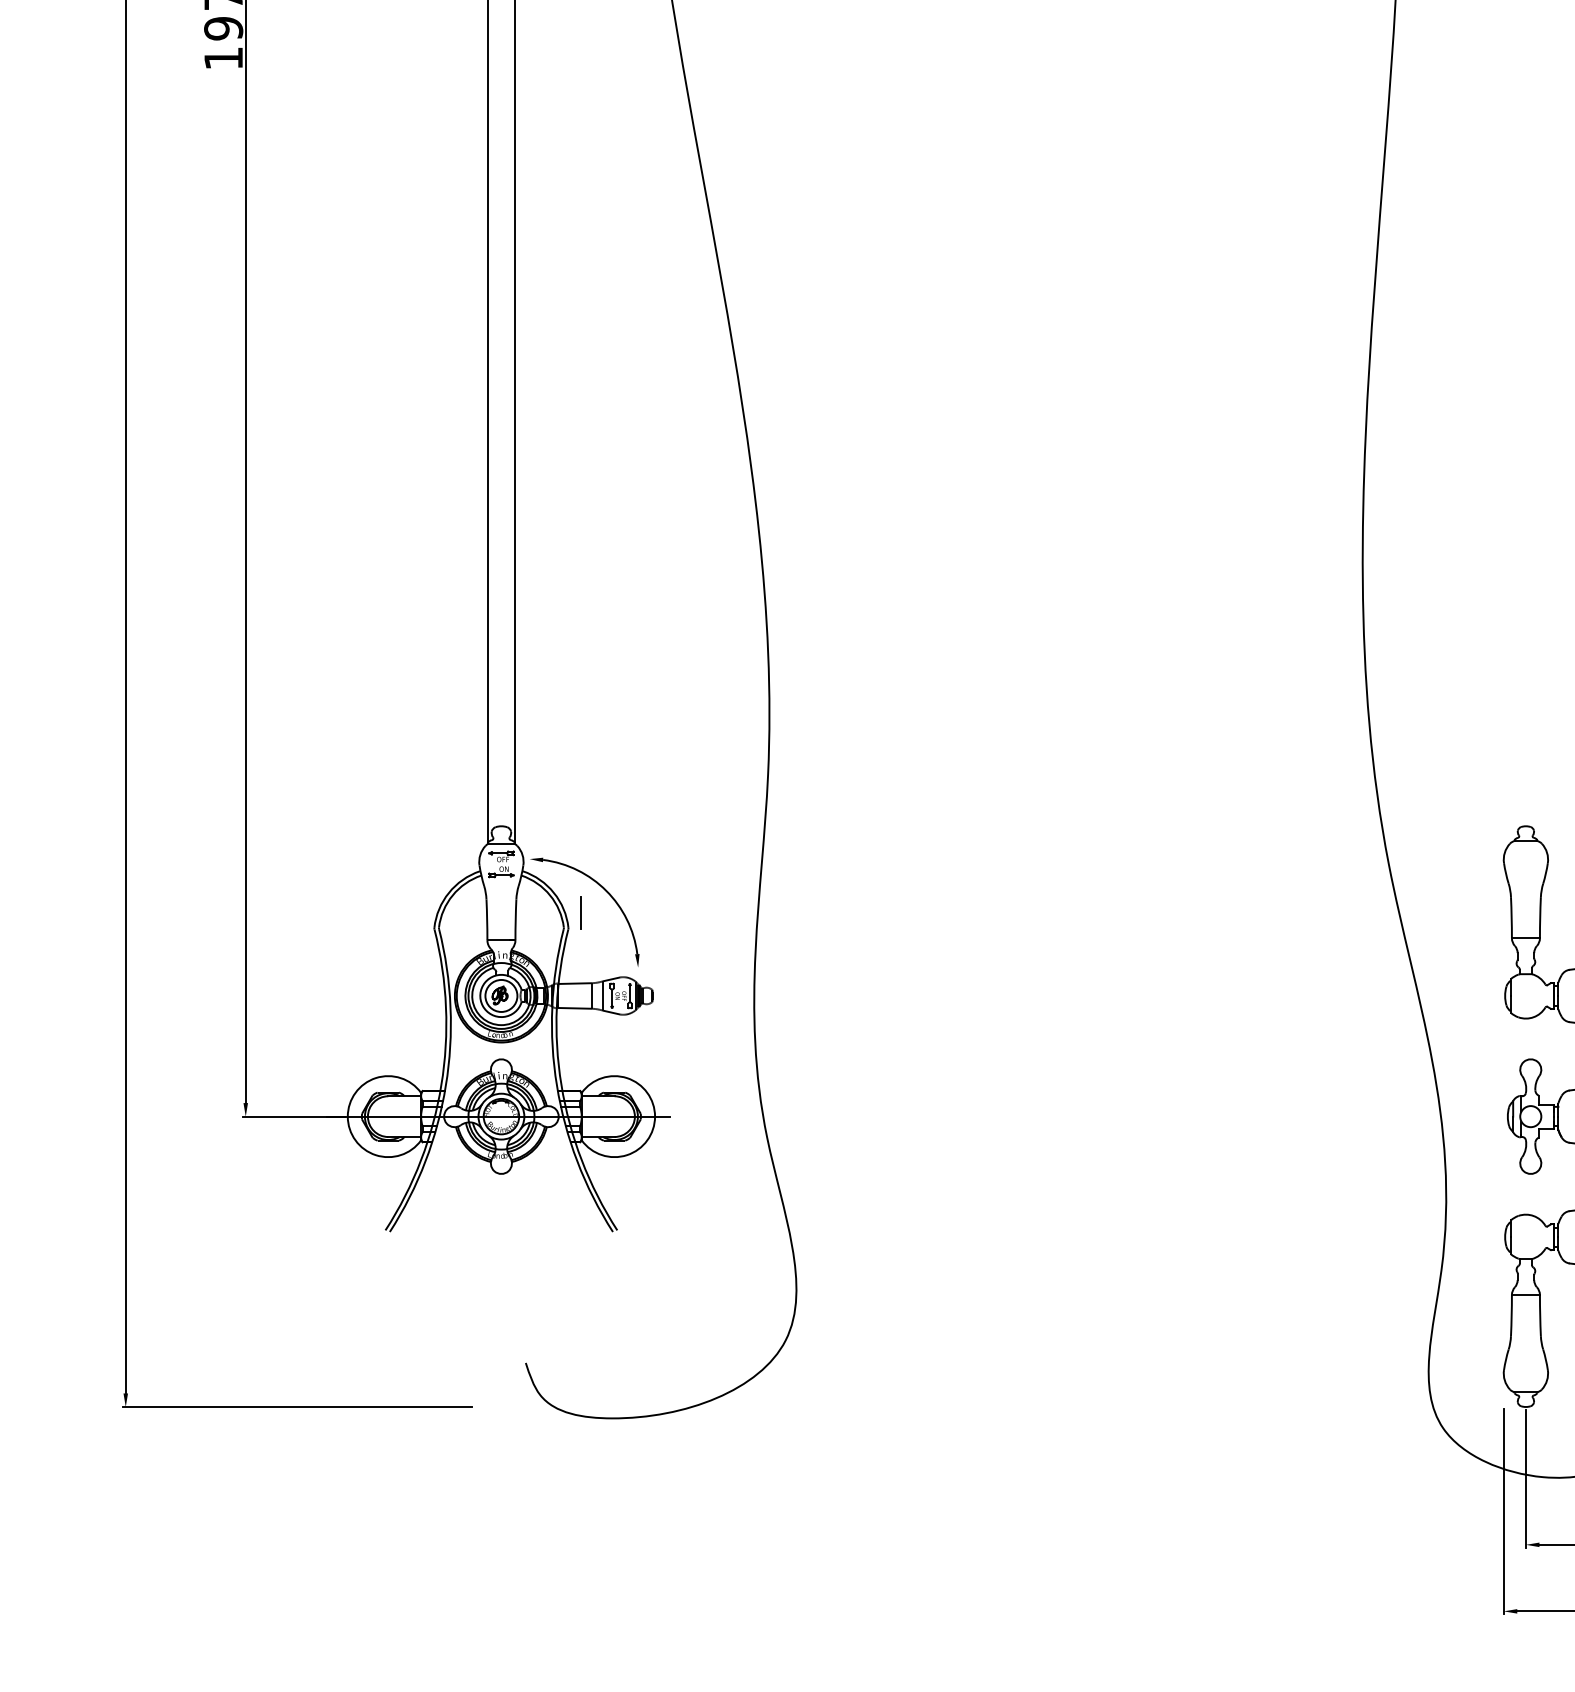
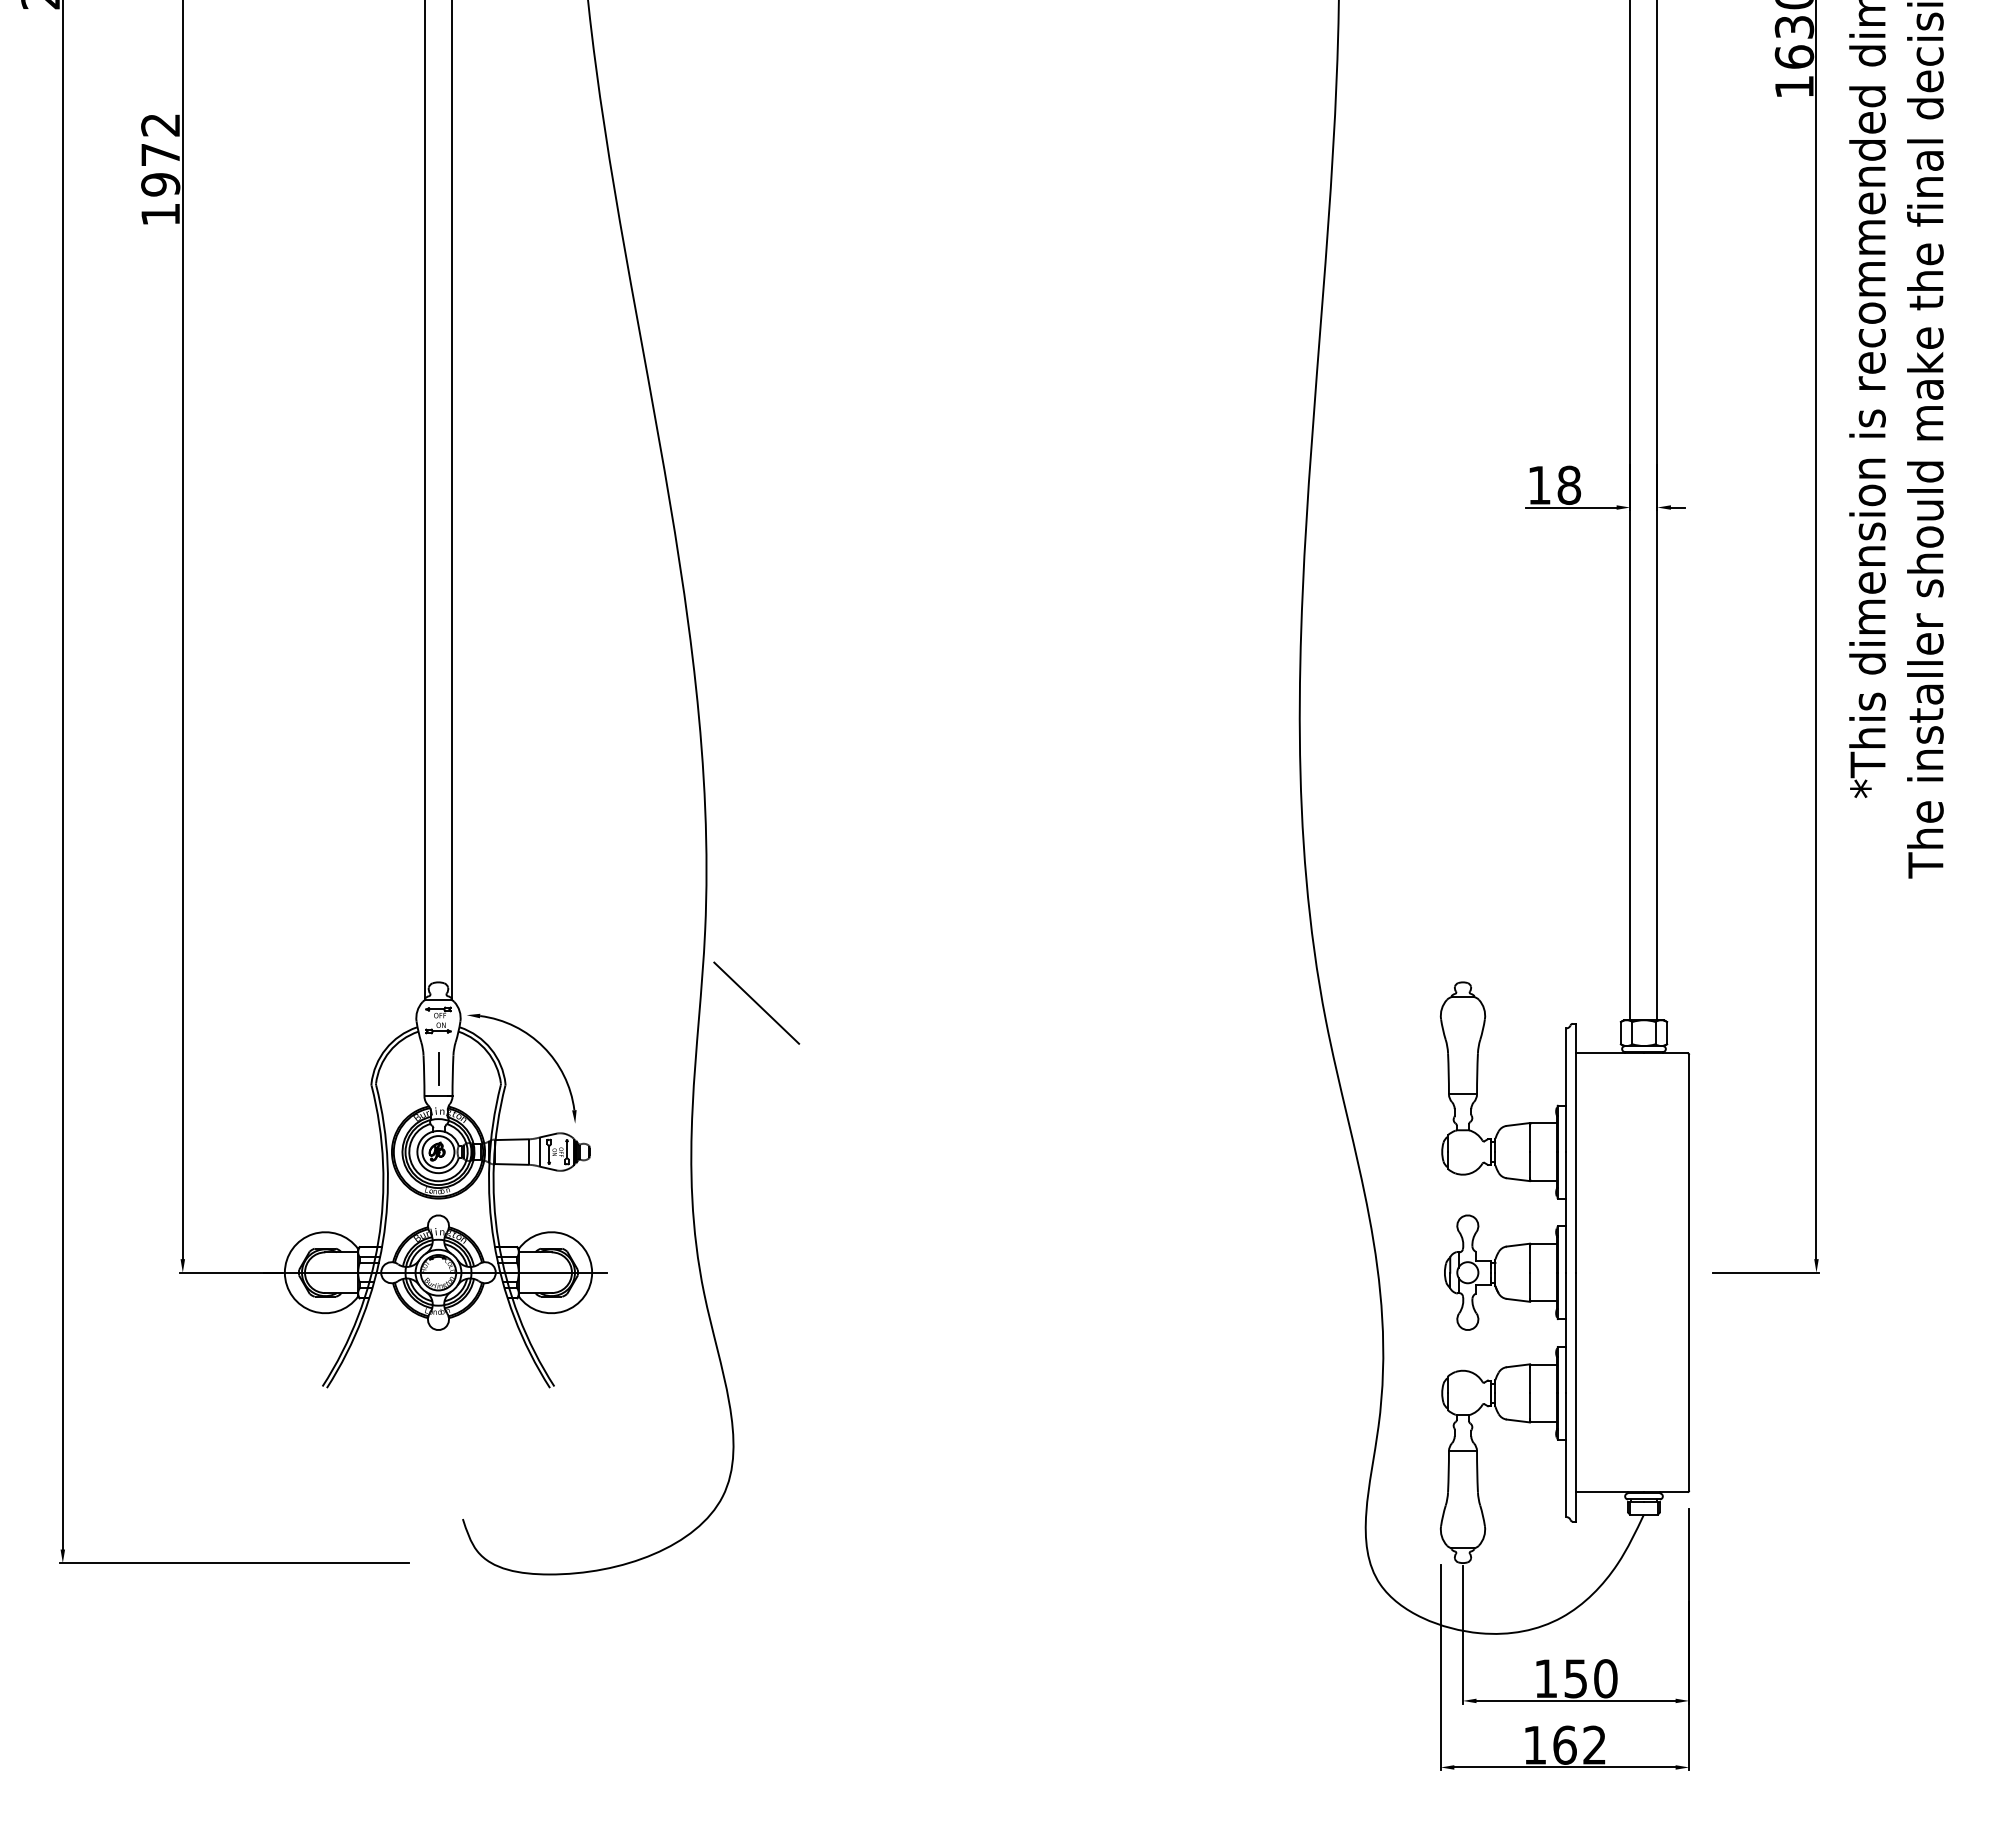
line: (819, 846) -> (756, 1002), added
line: (581, 912) -> (438, 1068), moved

